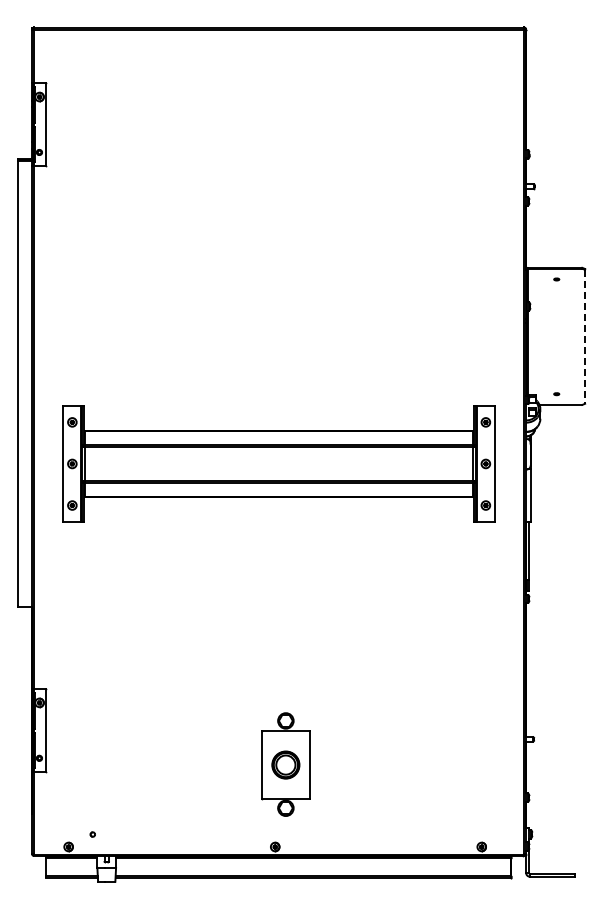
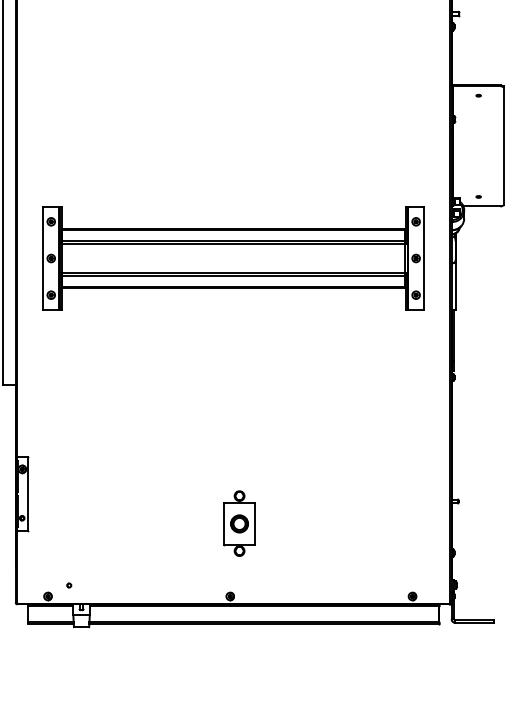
line: (585, 336) -> (504, 146), dashed -> solid
part: (285, 763) -> (239, 522), size x0.71

